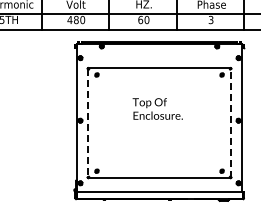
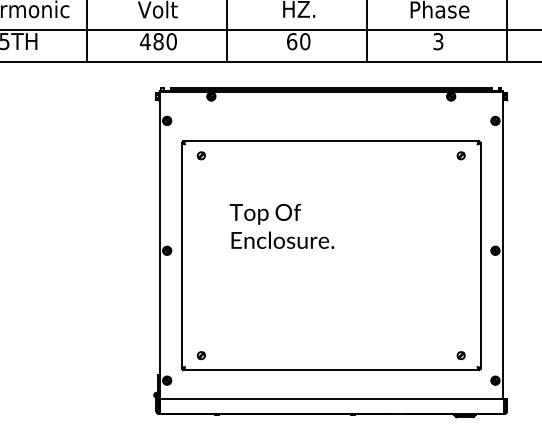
text: (157, 108) -> (281, 225), moved
line: (231, 122) -> (480, 254), dashed -> solid
line: (87, 123) -> (181, 256), dashed -> solid

